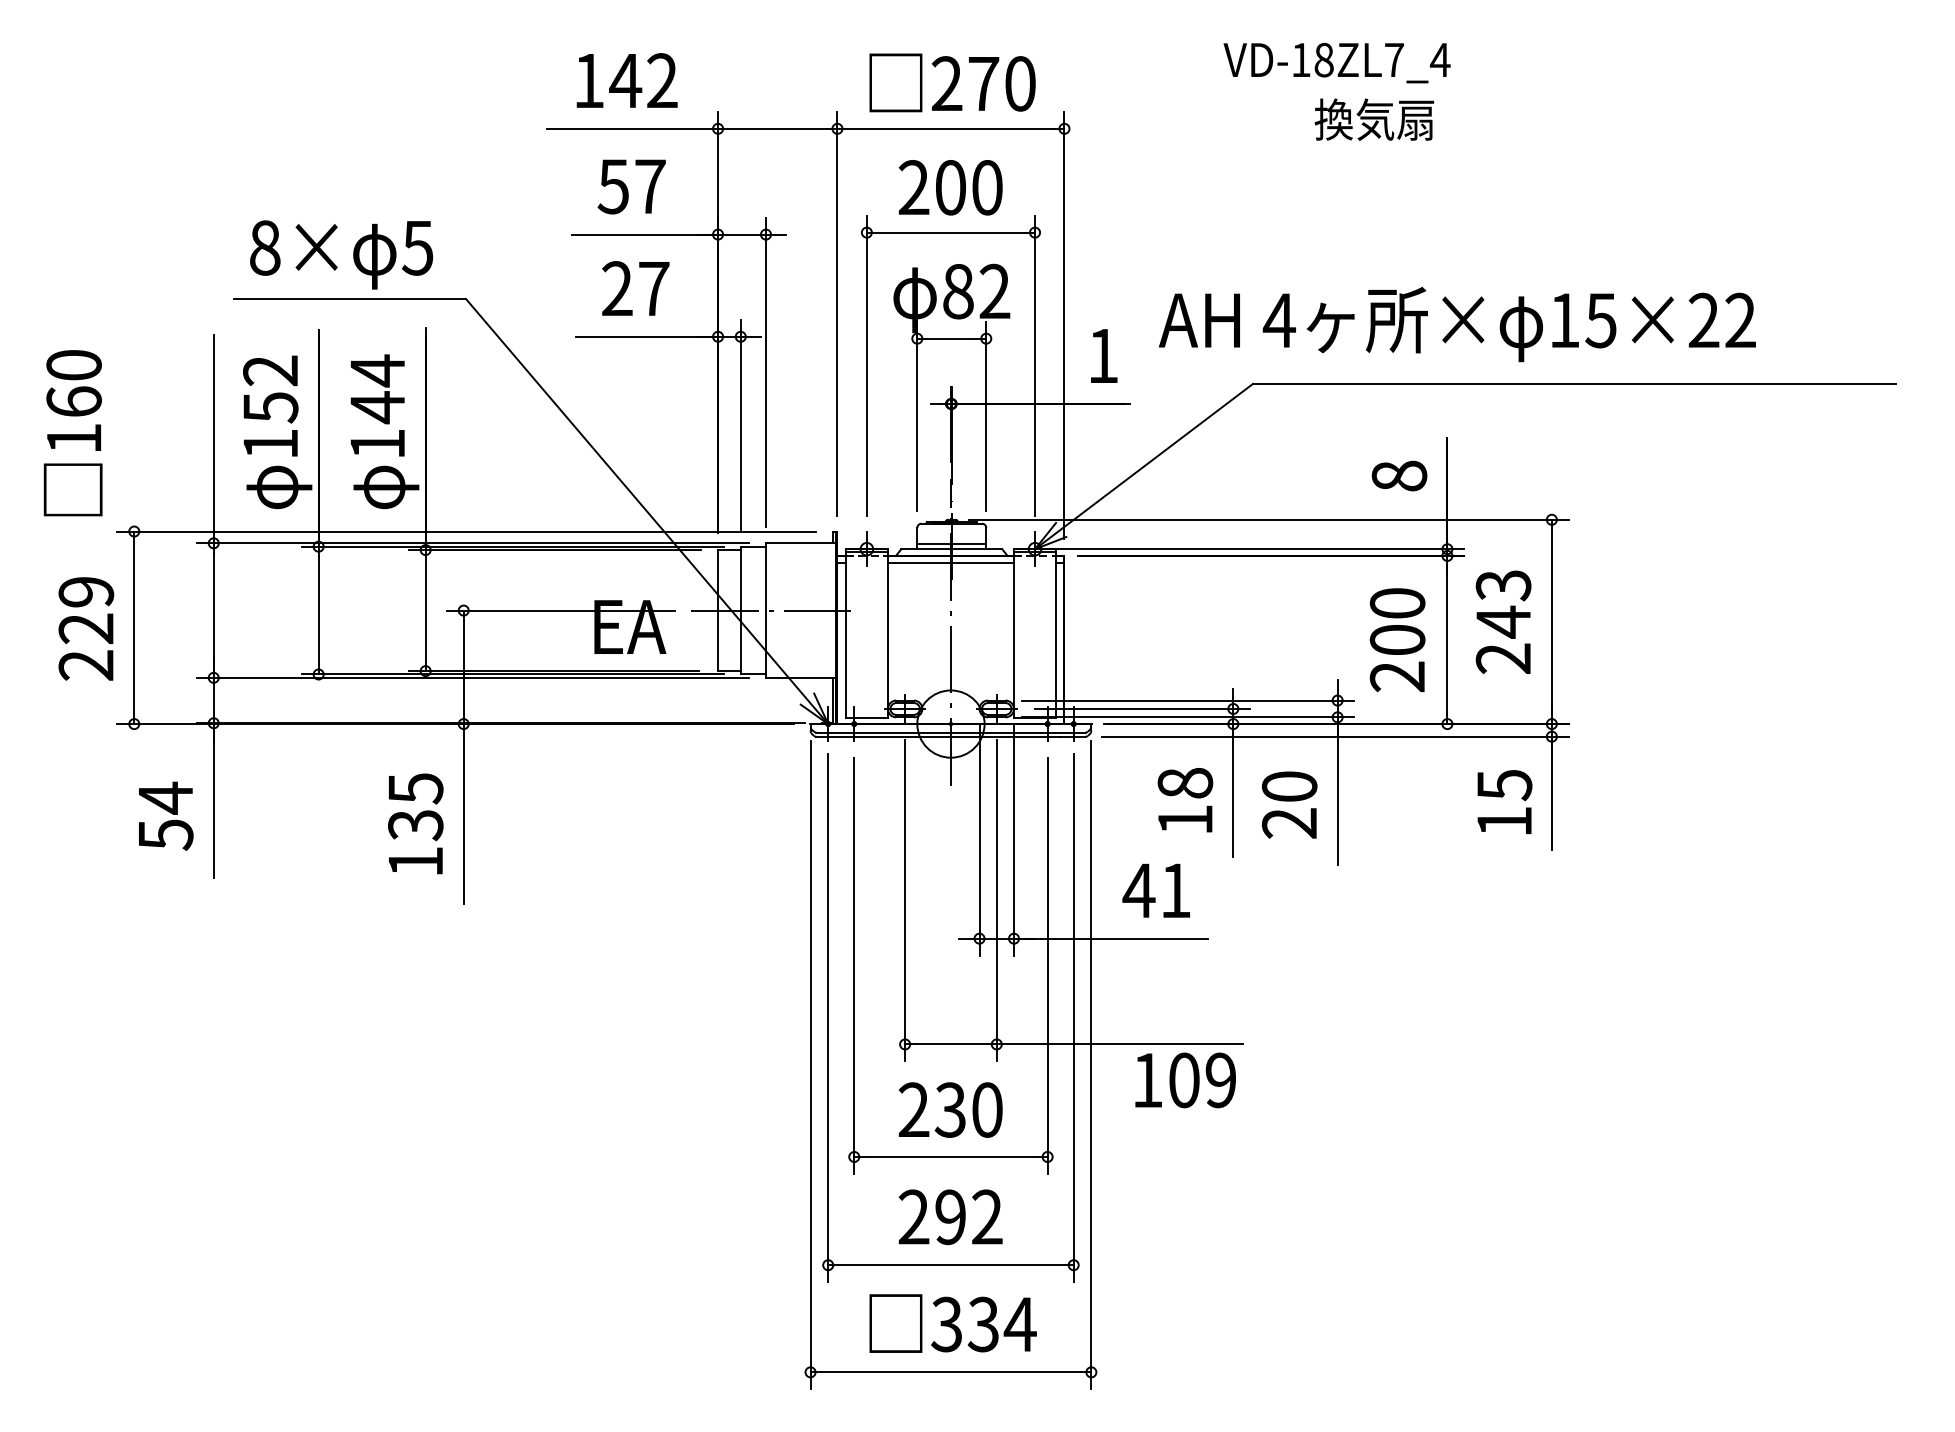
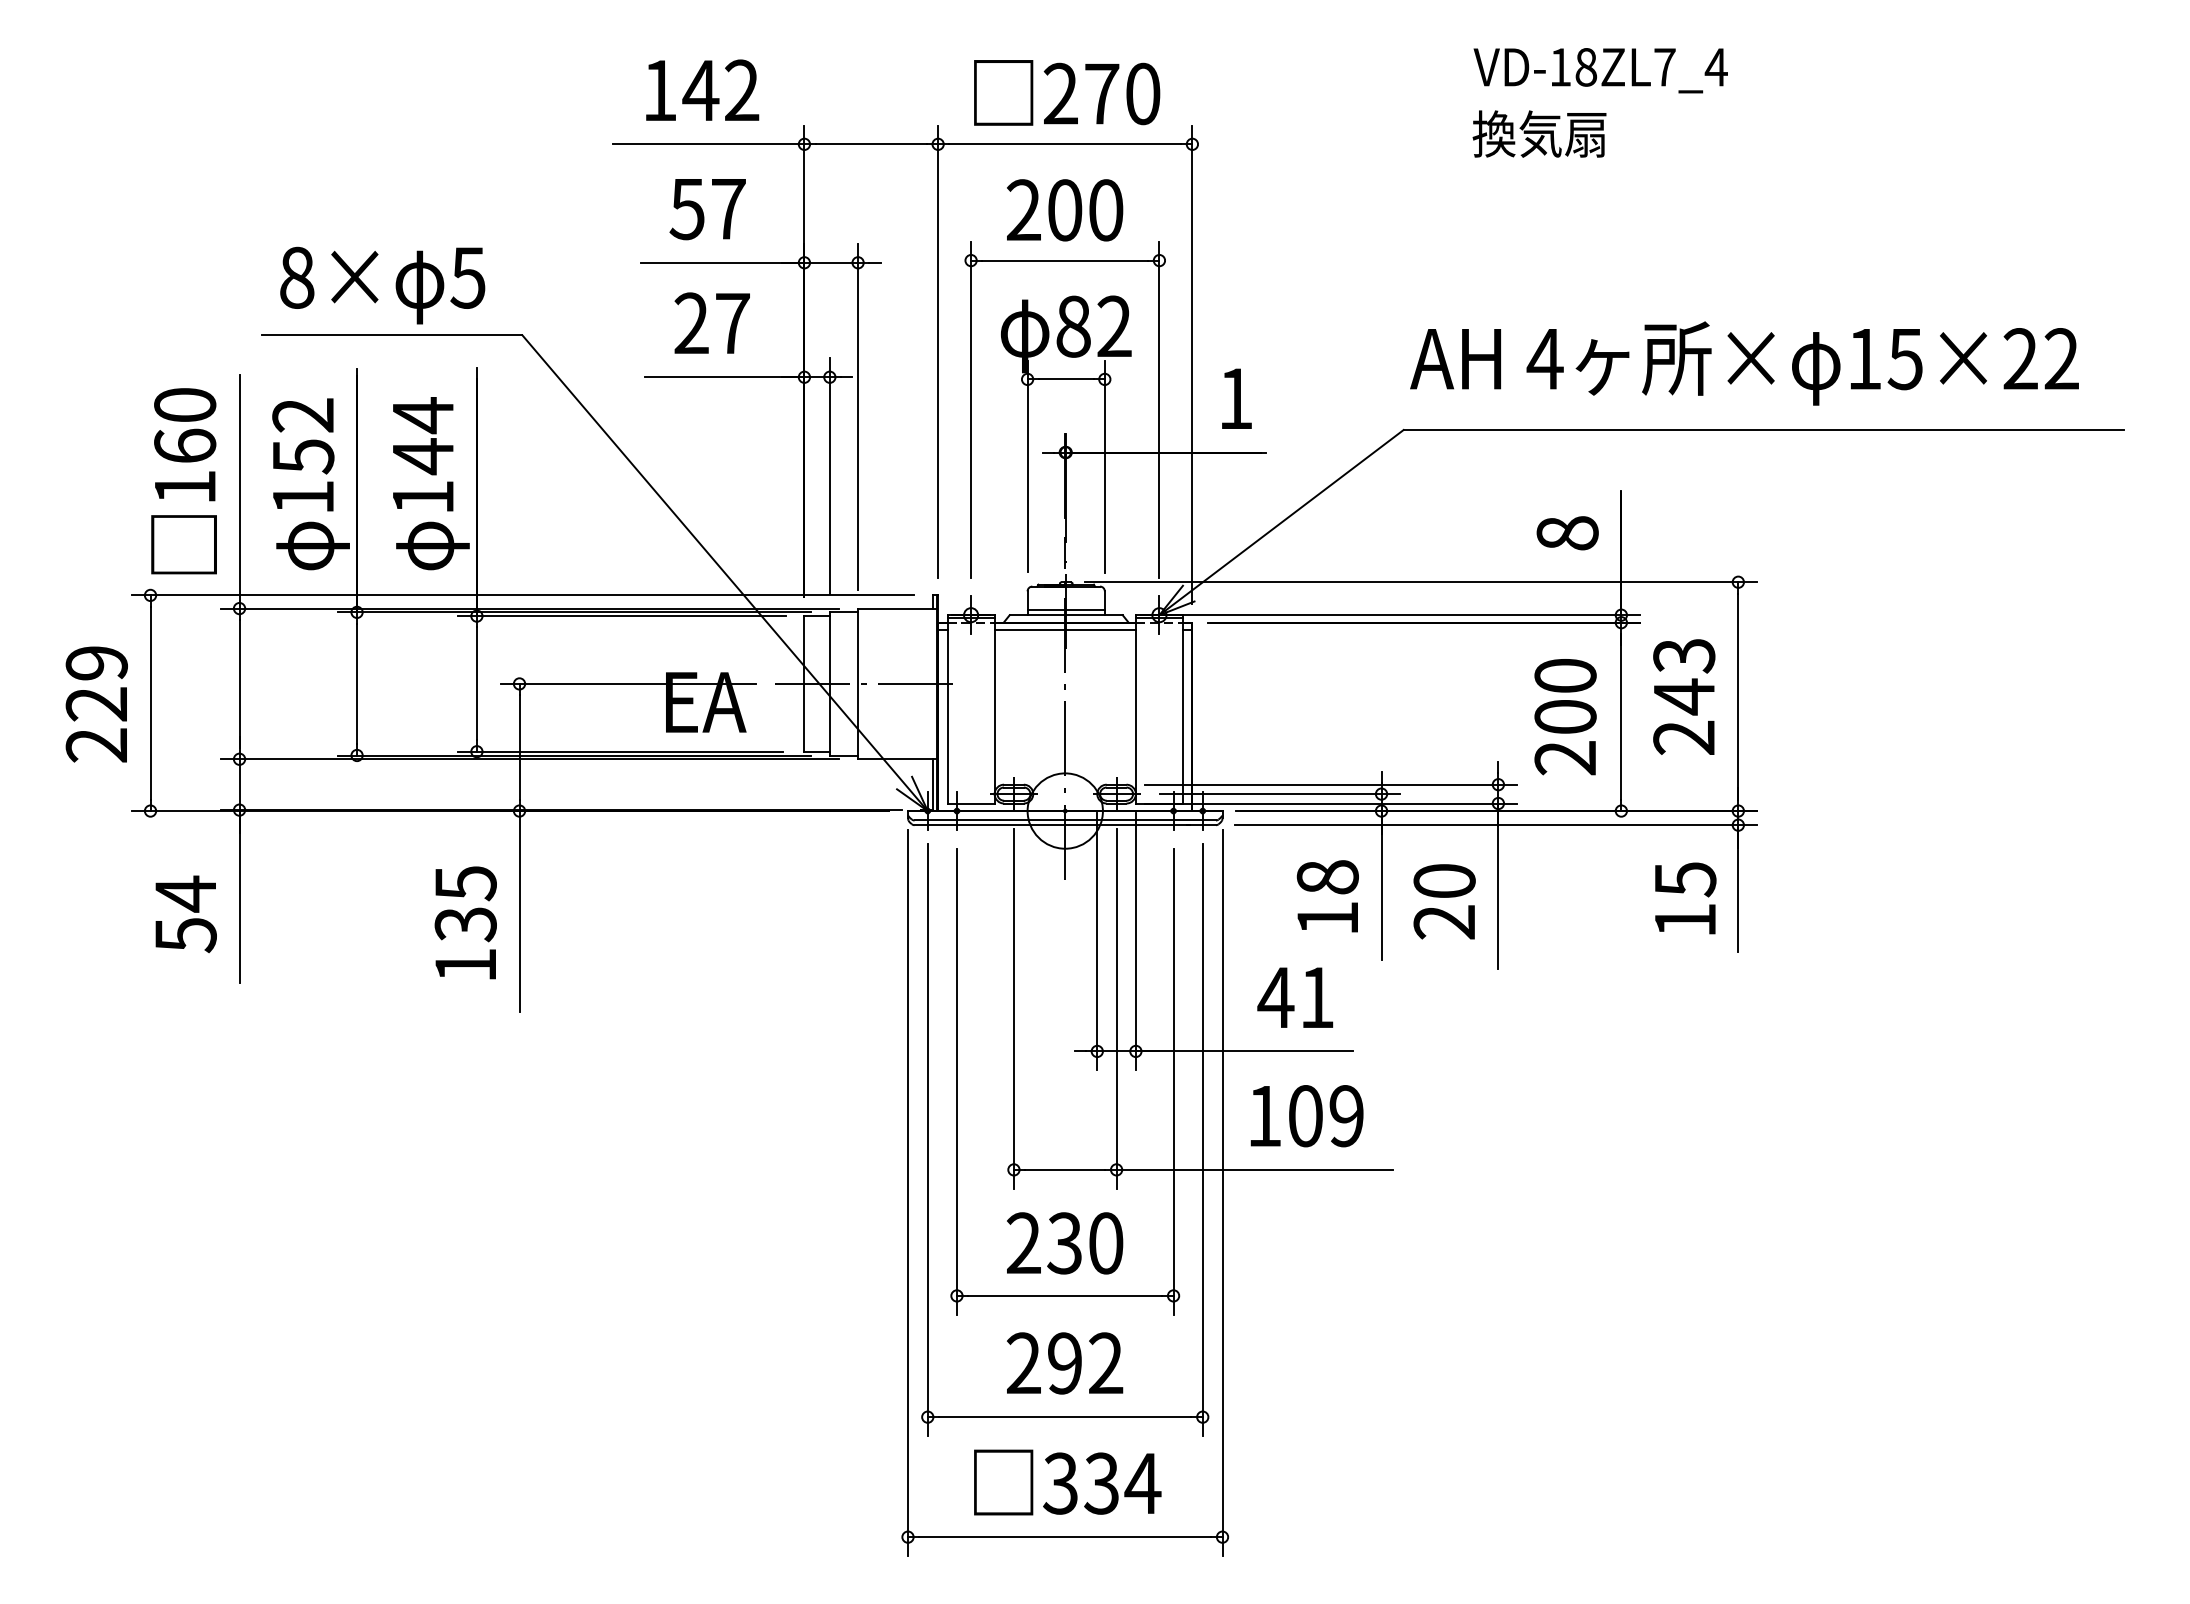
text: (1336, 62) -> (1600, 70), moved
text: (1457, 324) -> (1744, 363), moved
text: (72, 433) -> (183, 481), moved
text: (1185, 1080) -> (1306, 1116), moved

